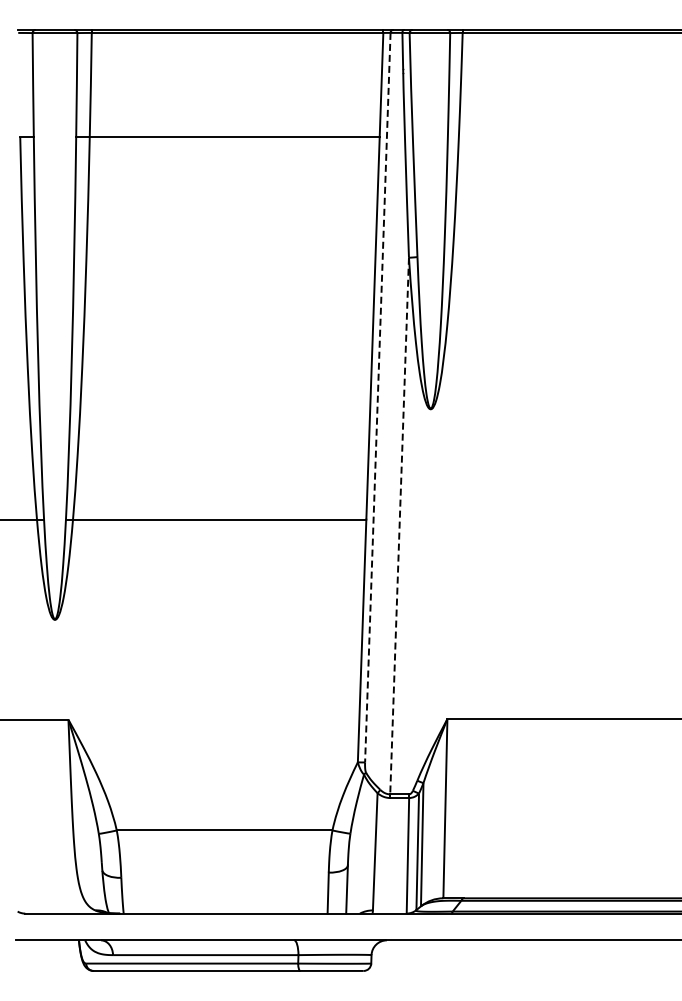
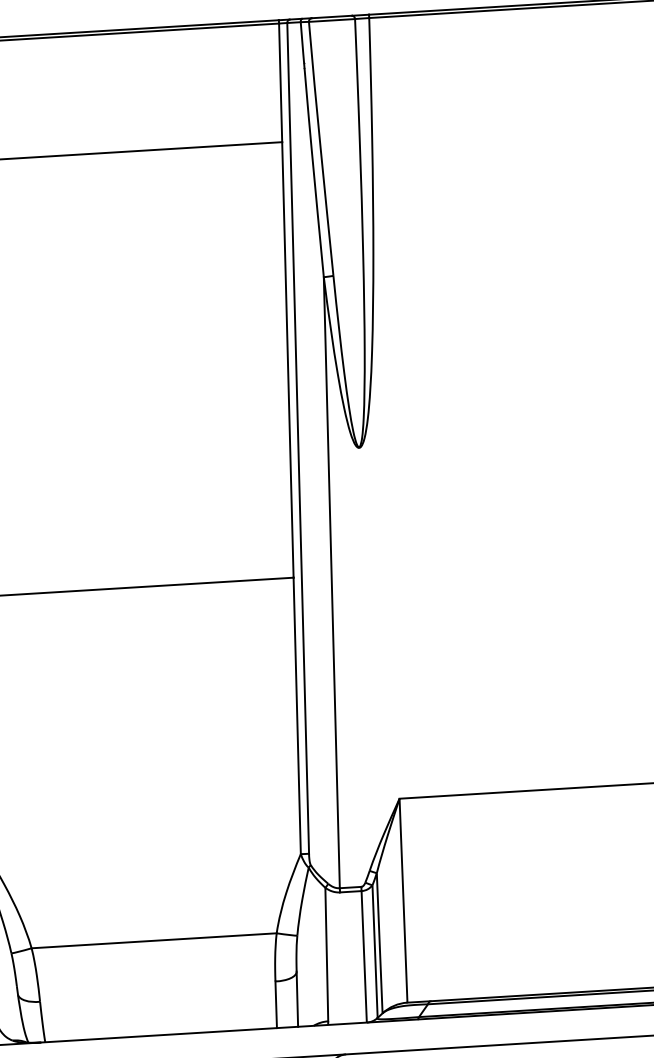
line: (377, 397) -> (297, 438), dashed -> solid
line: (399, 526) -> (331, 583), dashed -> solid

